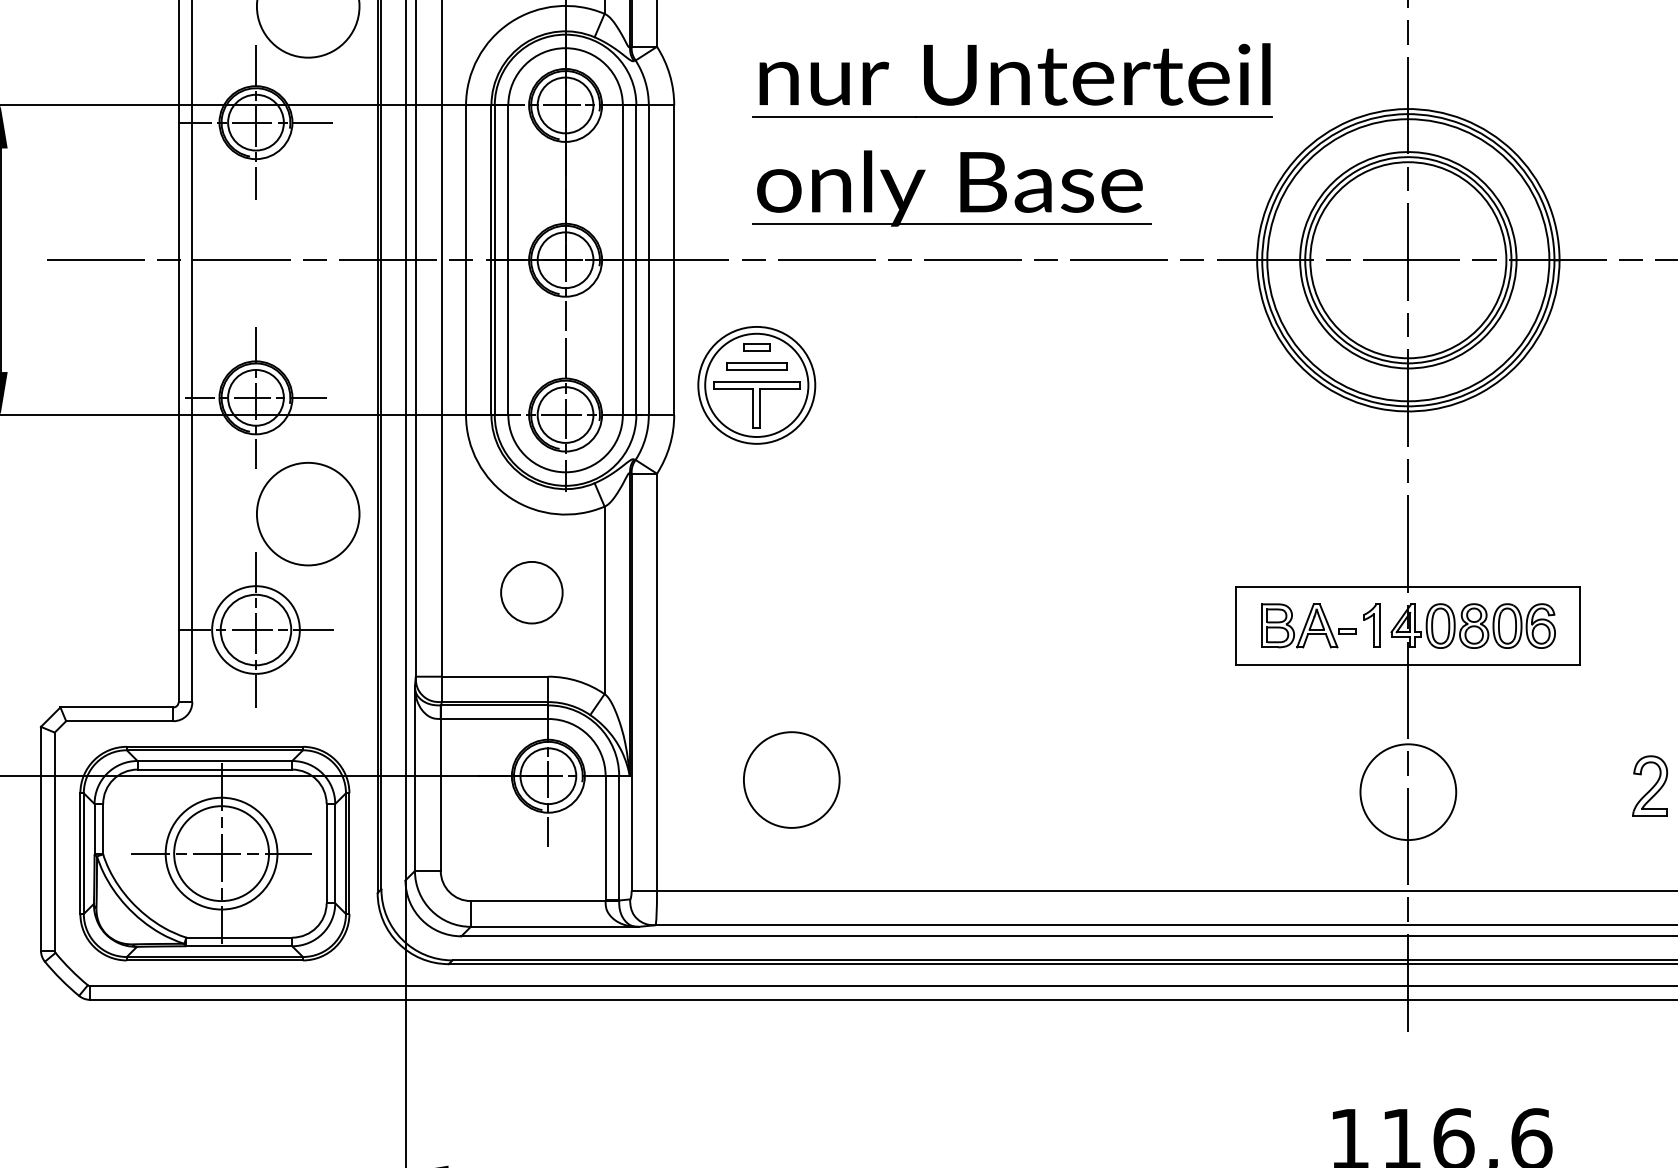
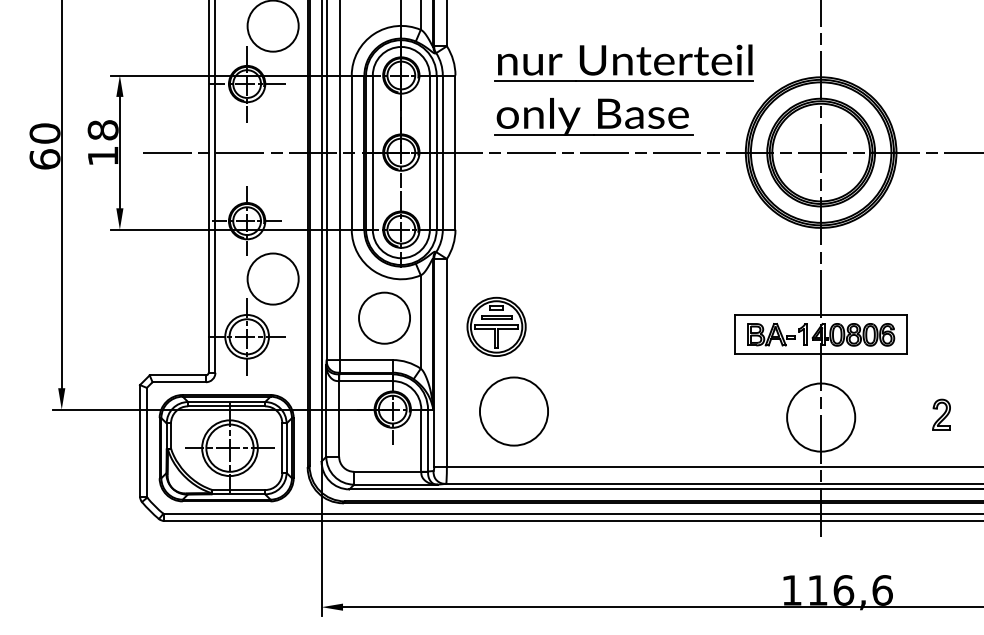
part: (756, 384) -> (496, 326), moved
circle: (531, 591) -> (384, 317), size x1.67
circle: (790, 779) -> (513, 411), size x1.43
circle: (1409, 792) -> (821, 417), size x1.43

